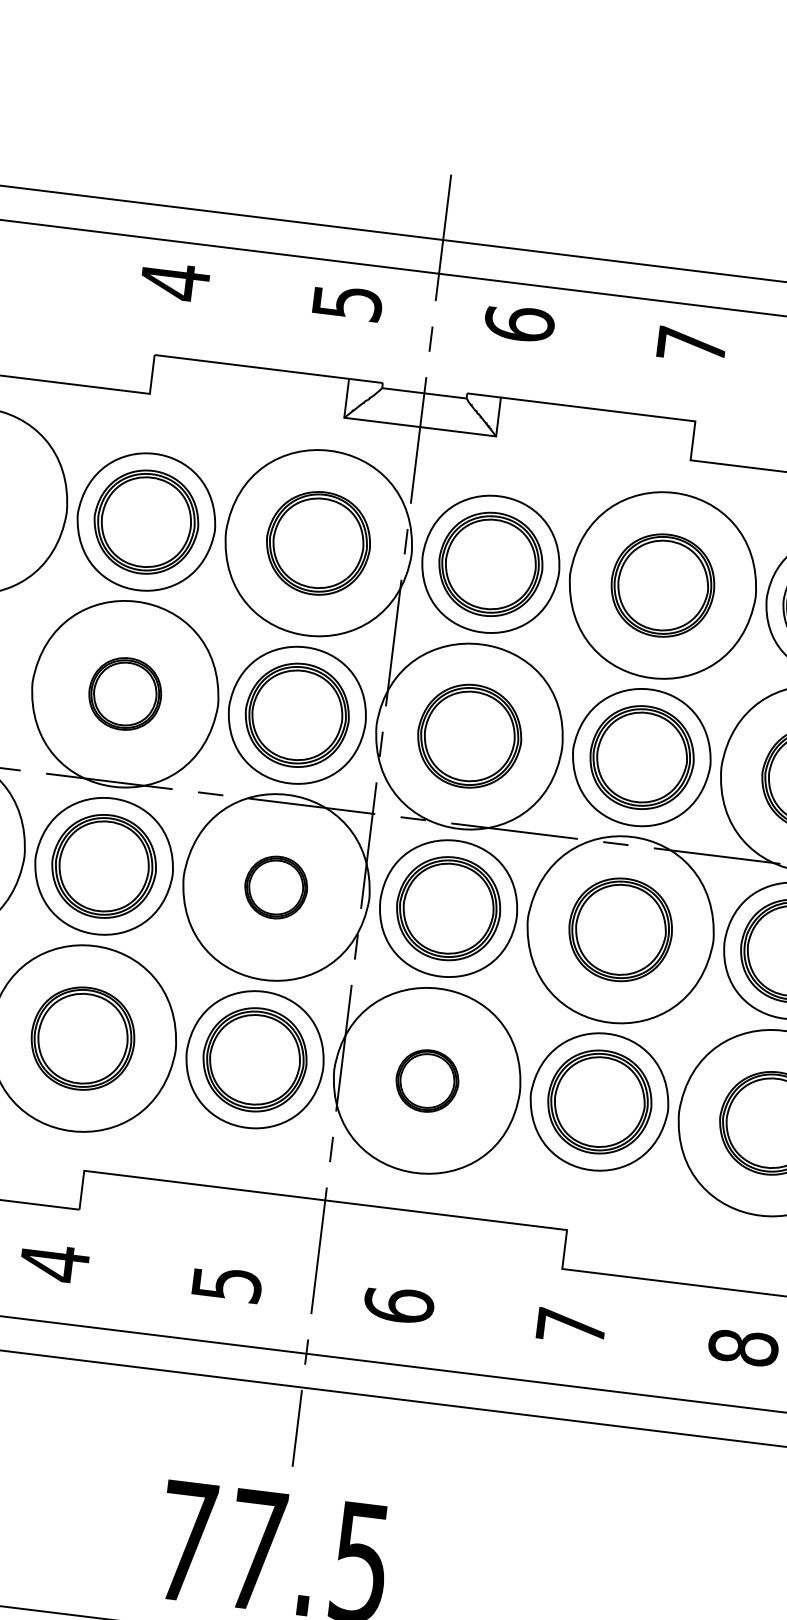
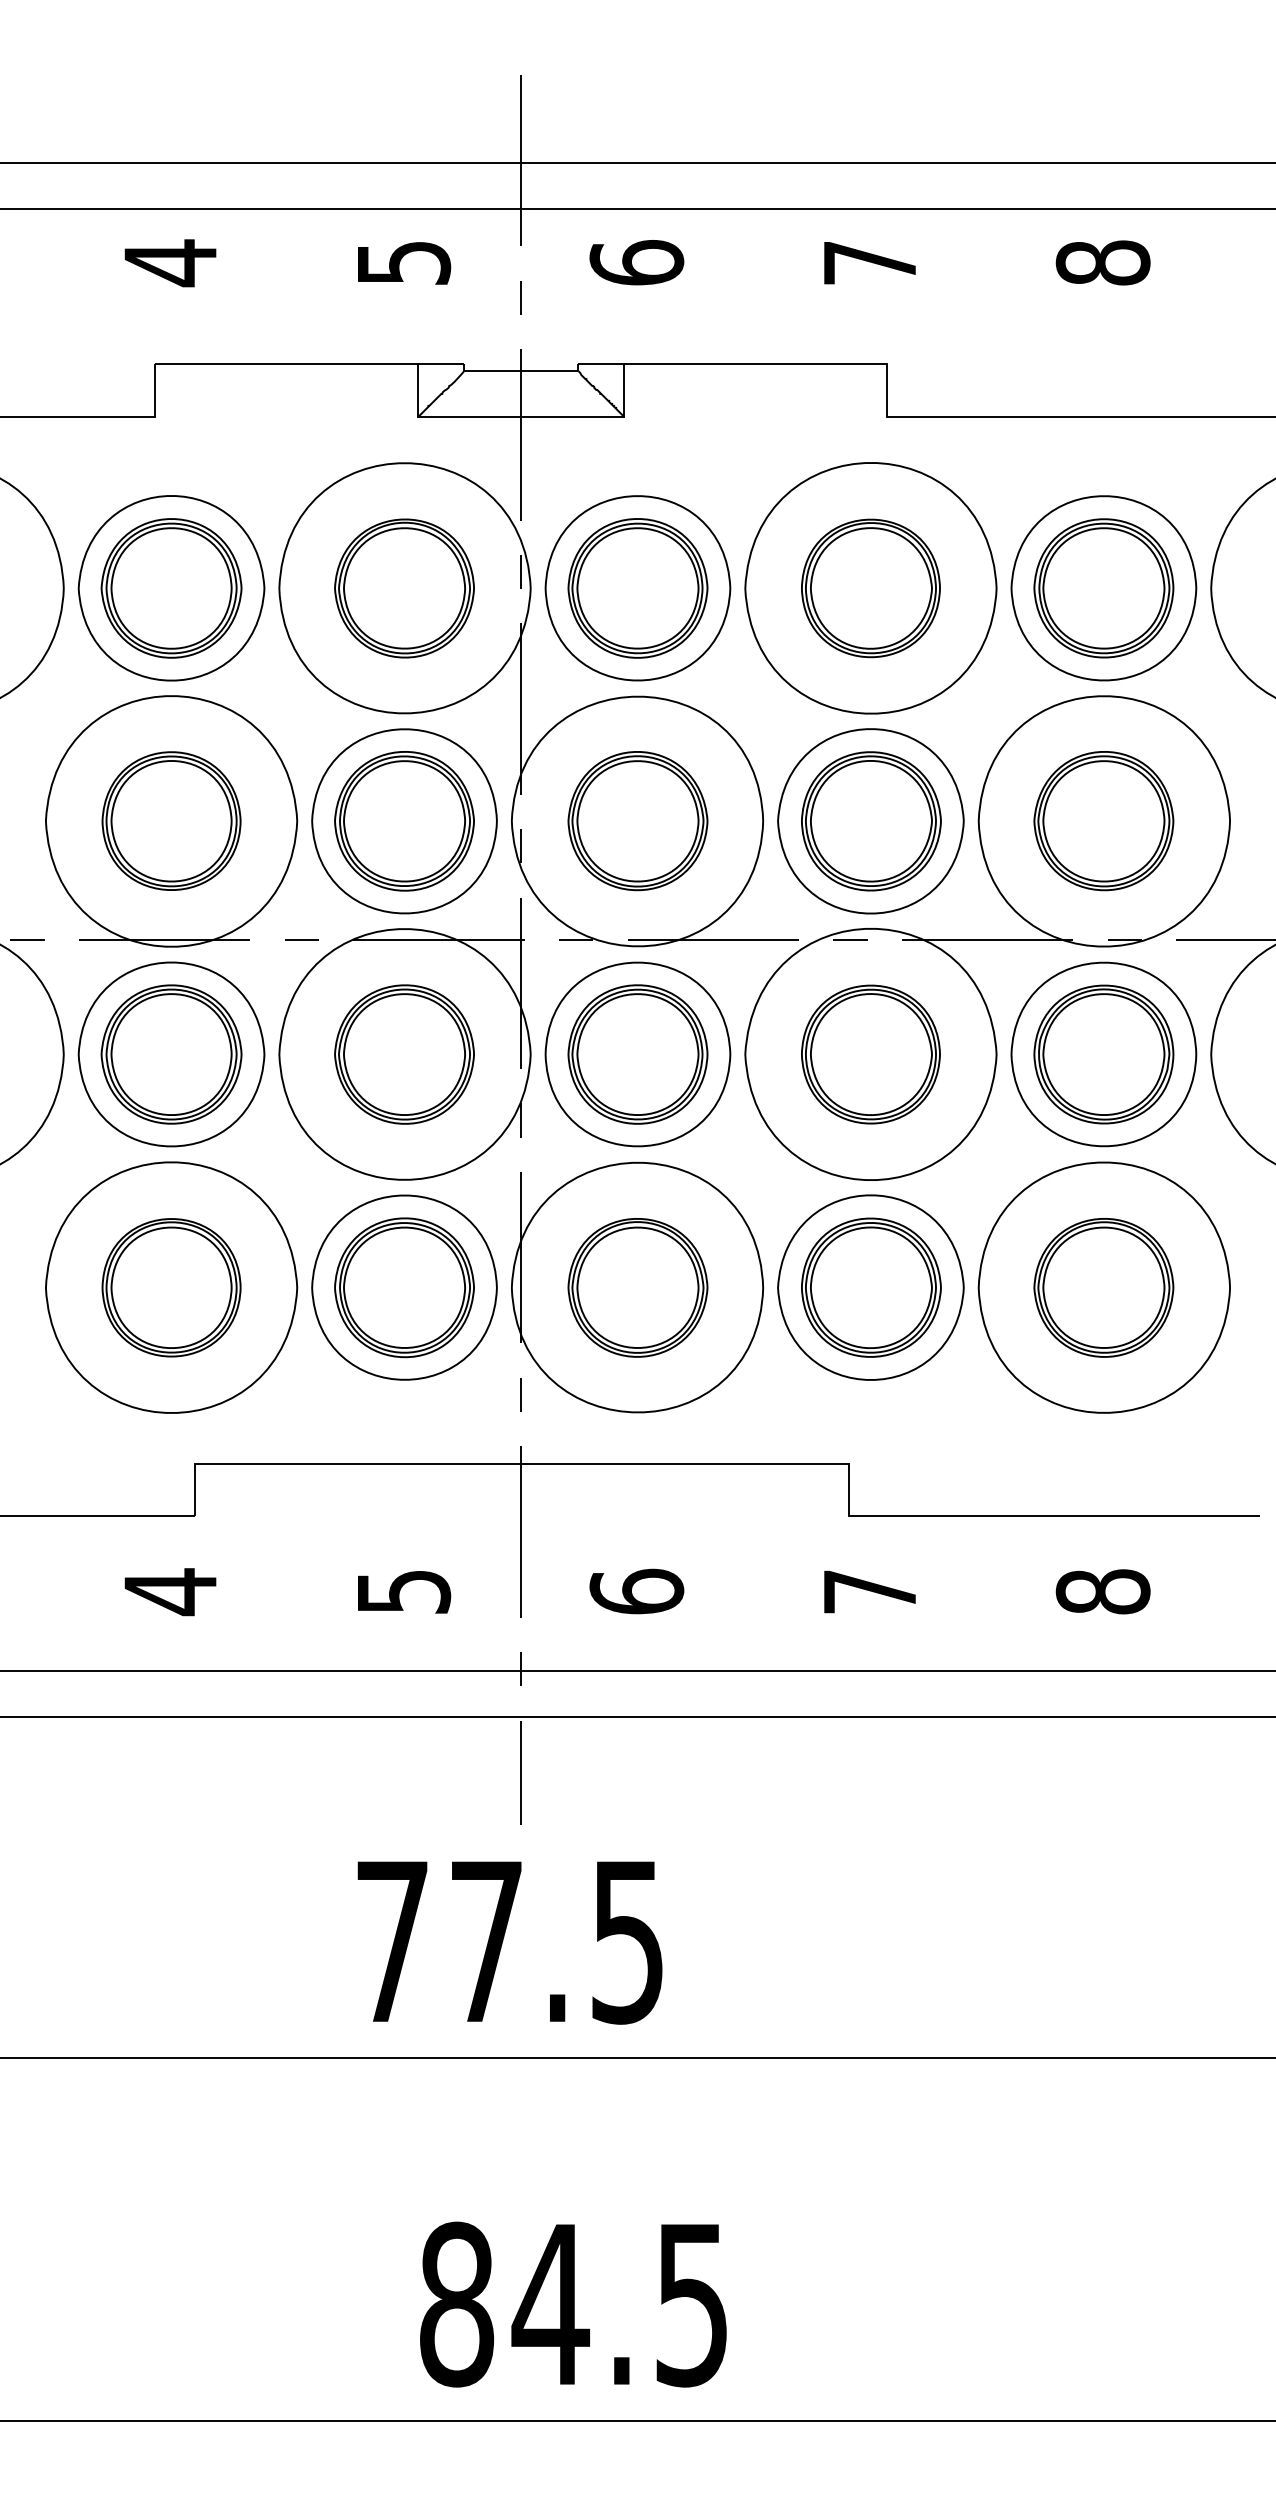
part: (125, 693) -> (171, 820), size x1.43
part: (276, 887) -> (404, 1054), size x1.67
part: (427, 1080) -> (637, 1287), size x1.67

